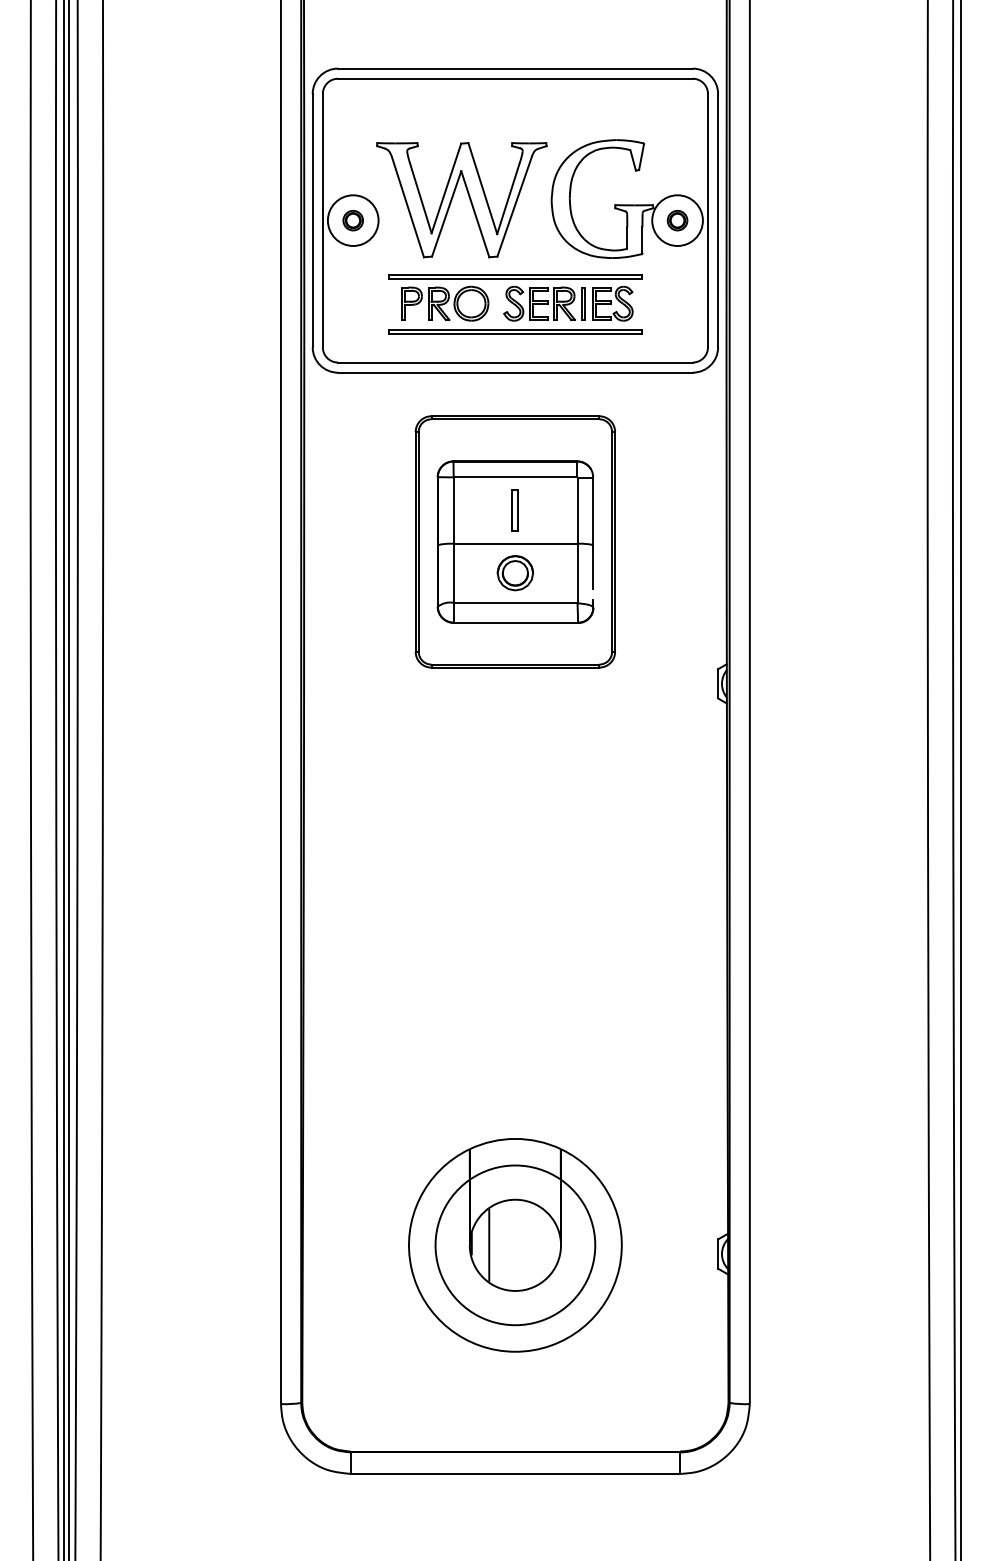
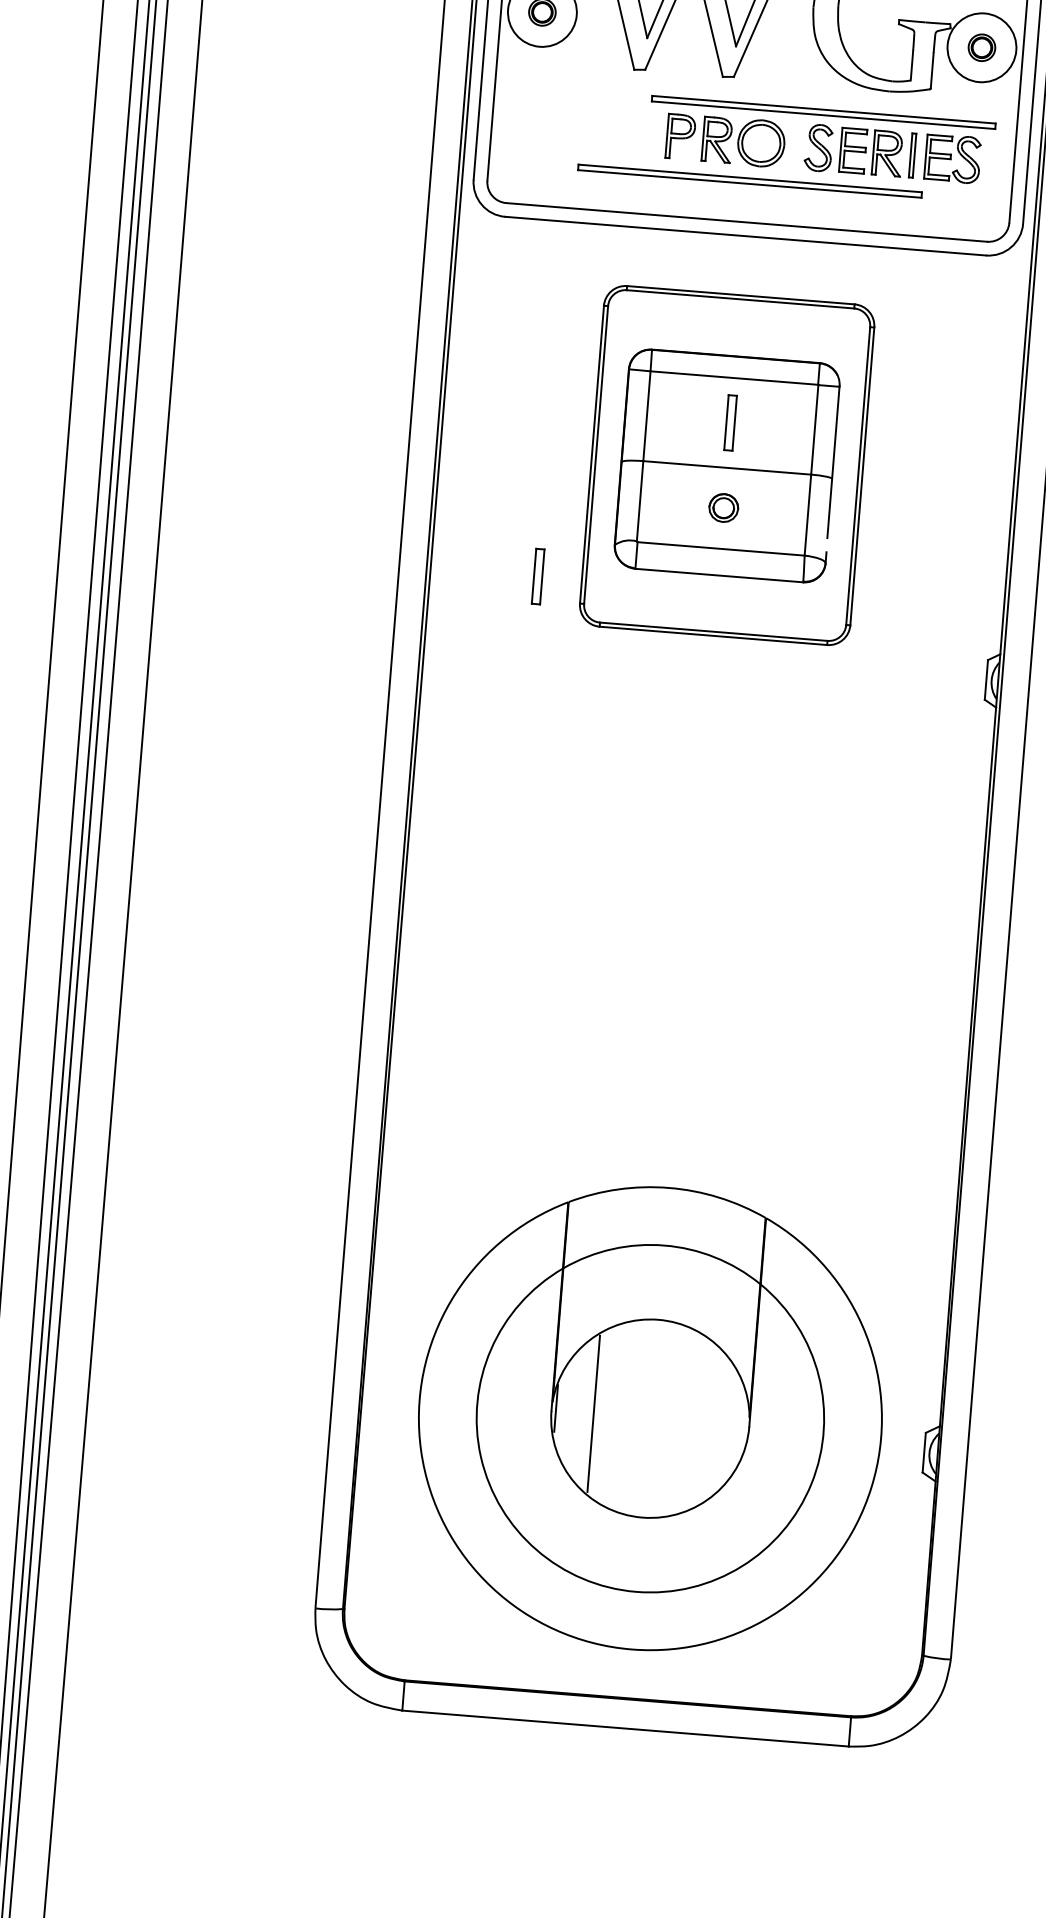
part: (515, 297) -> (821, 139), moved
part: (515, 573) -> (723, 508), size x0.6
part: (382, 634) -> (536, 576), added
part: (515, 1245) -> (650, 1419), size x1.6

